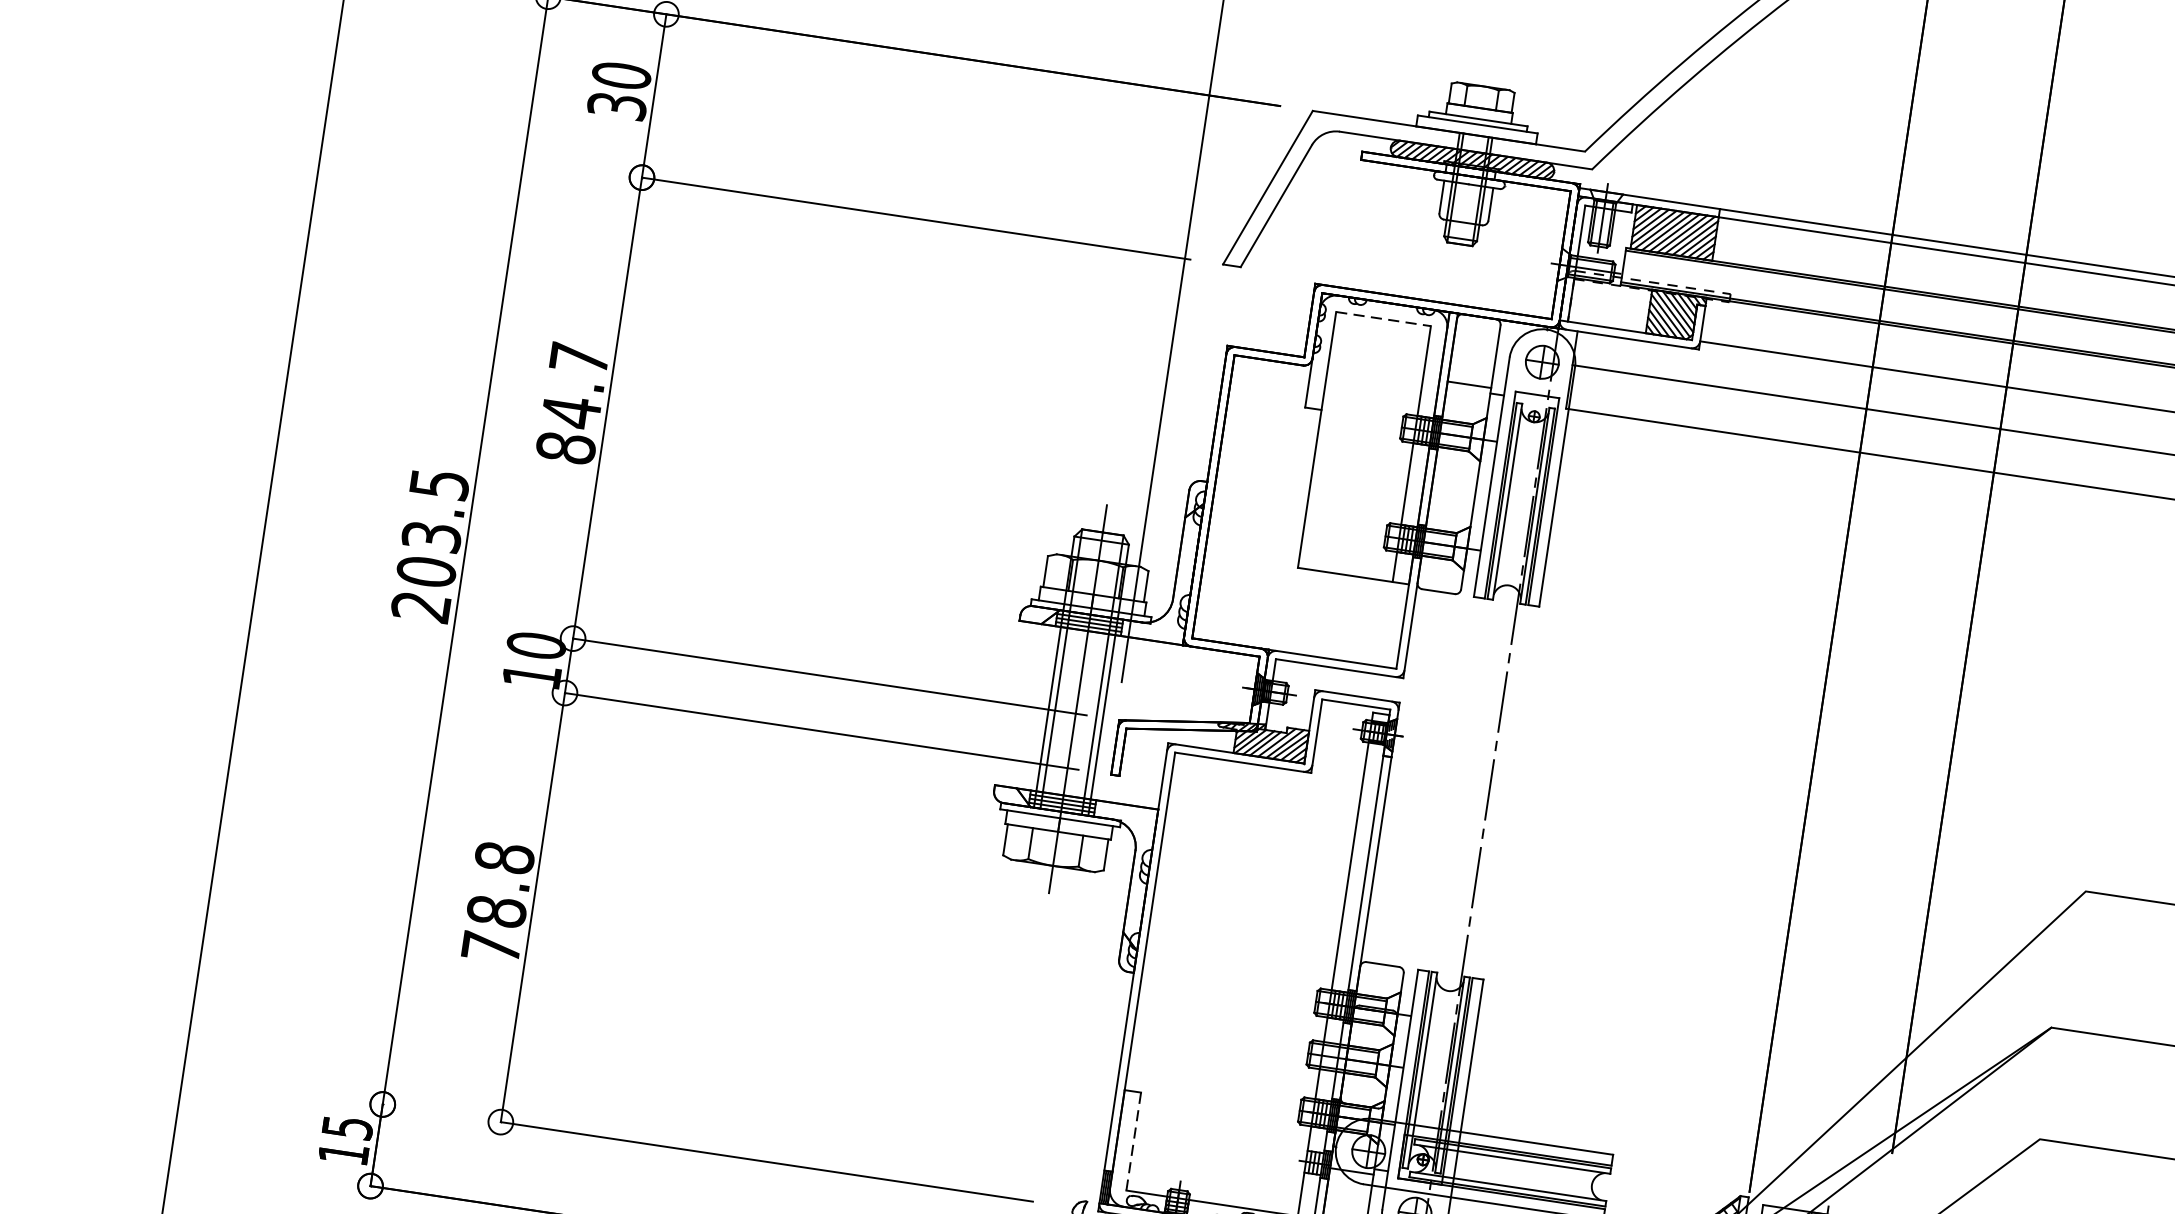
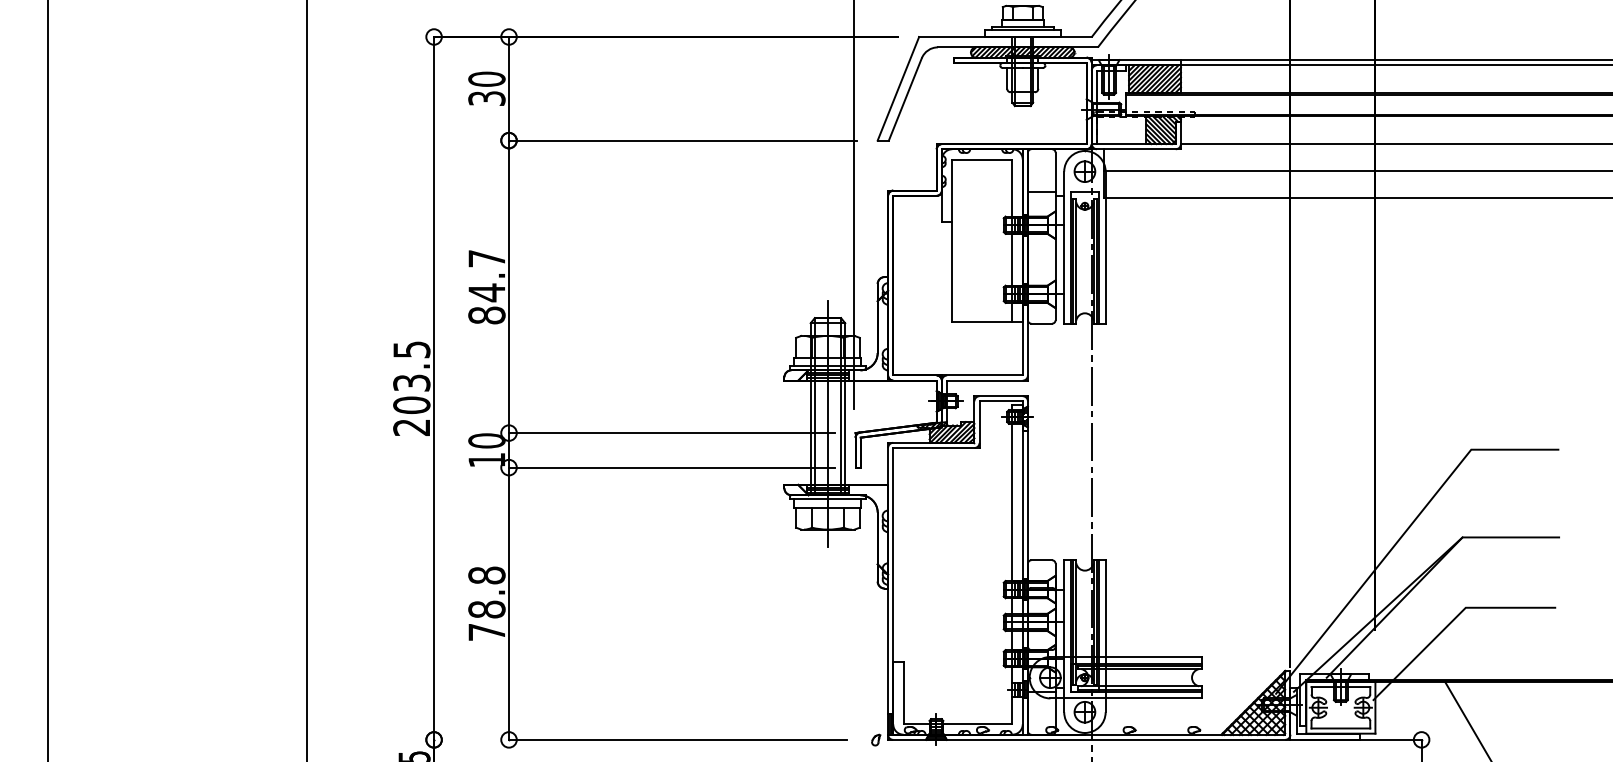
line: (1383, 318) -> (982, 159), dashed -> solid
line: (1133, 1140) -> (903, 692), dashed -> solid

